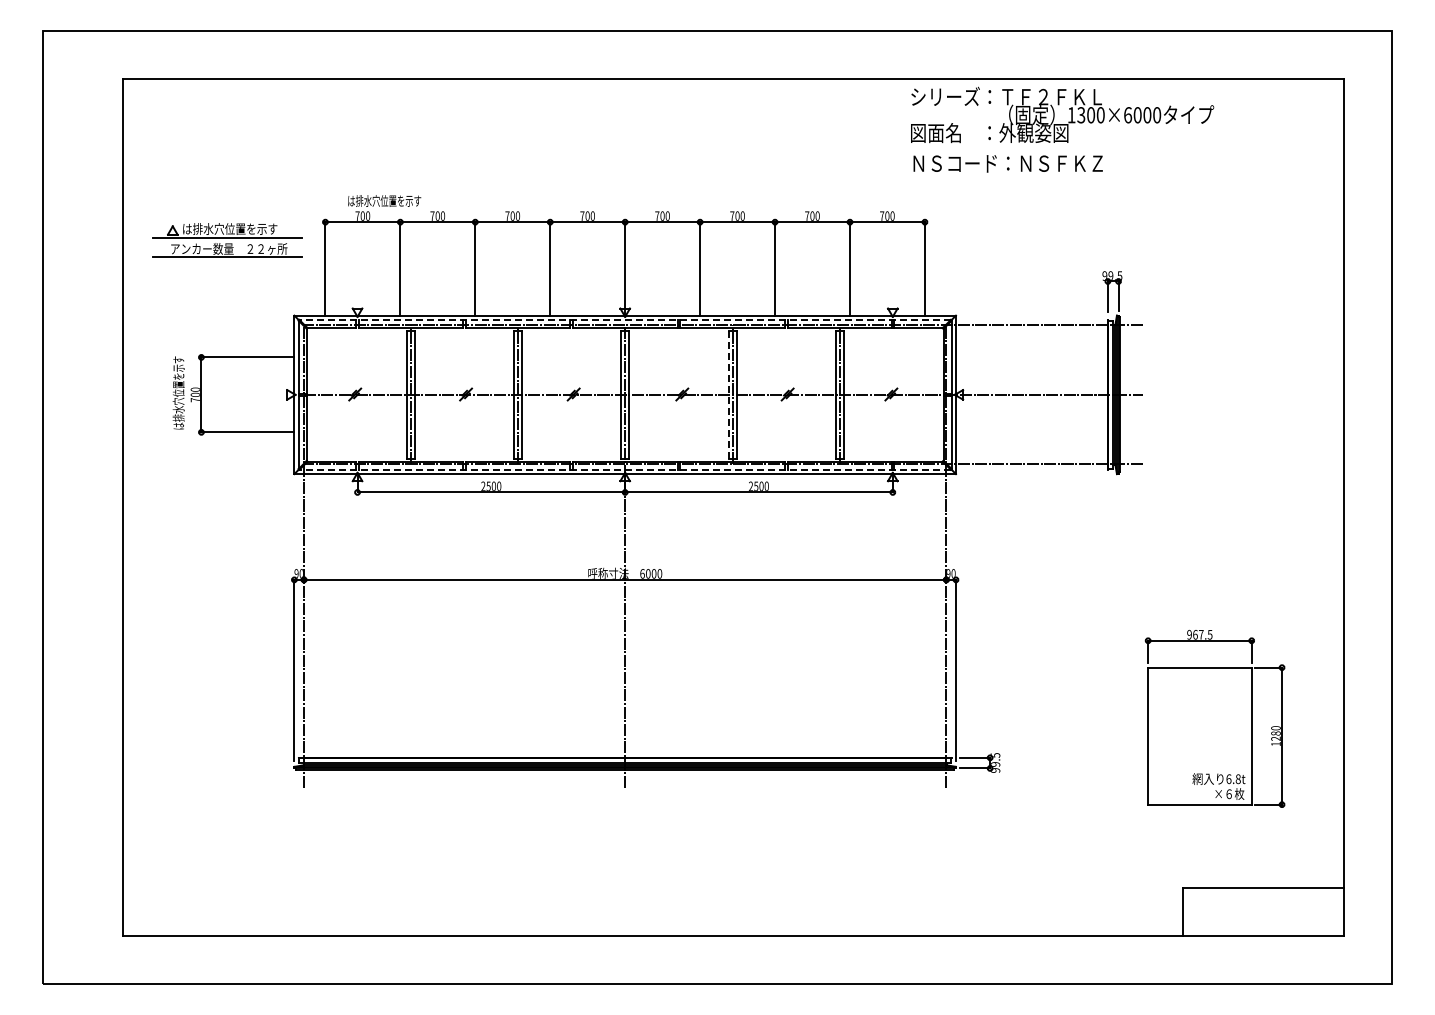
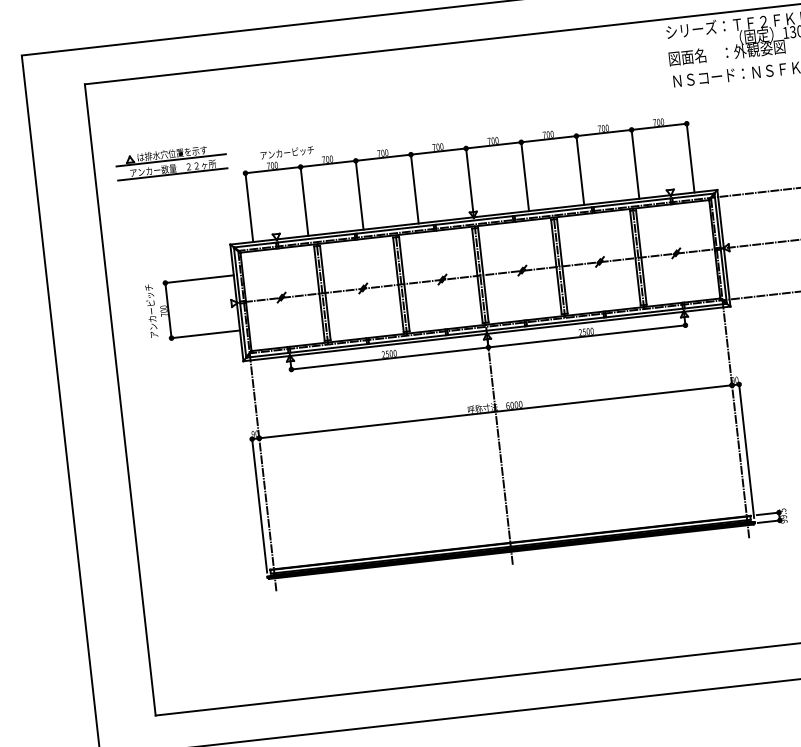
text: (384, 200) -> (287, 152), は排水穴位置を示す -> アンカーピッチ
part: (227, 240) -> (171, 162), moved
line: (625, 320) -> (474, 220), dashed -> solid
text: (178, 392) -> (151, 310), は排水穴位置を示す -> アンカーピッチ
line: (728, 395) -> (556, 267), dashed -> solid
line: (625, 469) -> (486, 330), dashed -> solid

